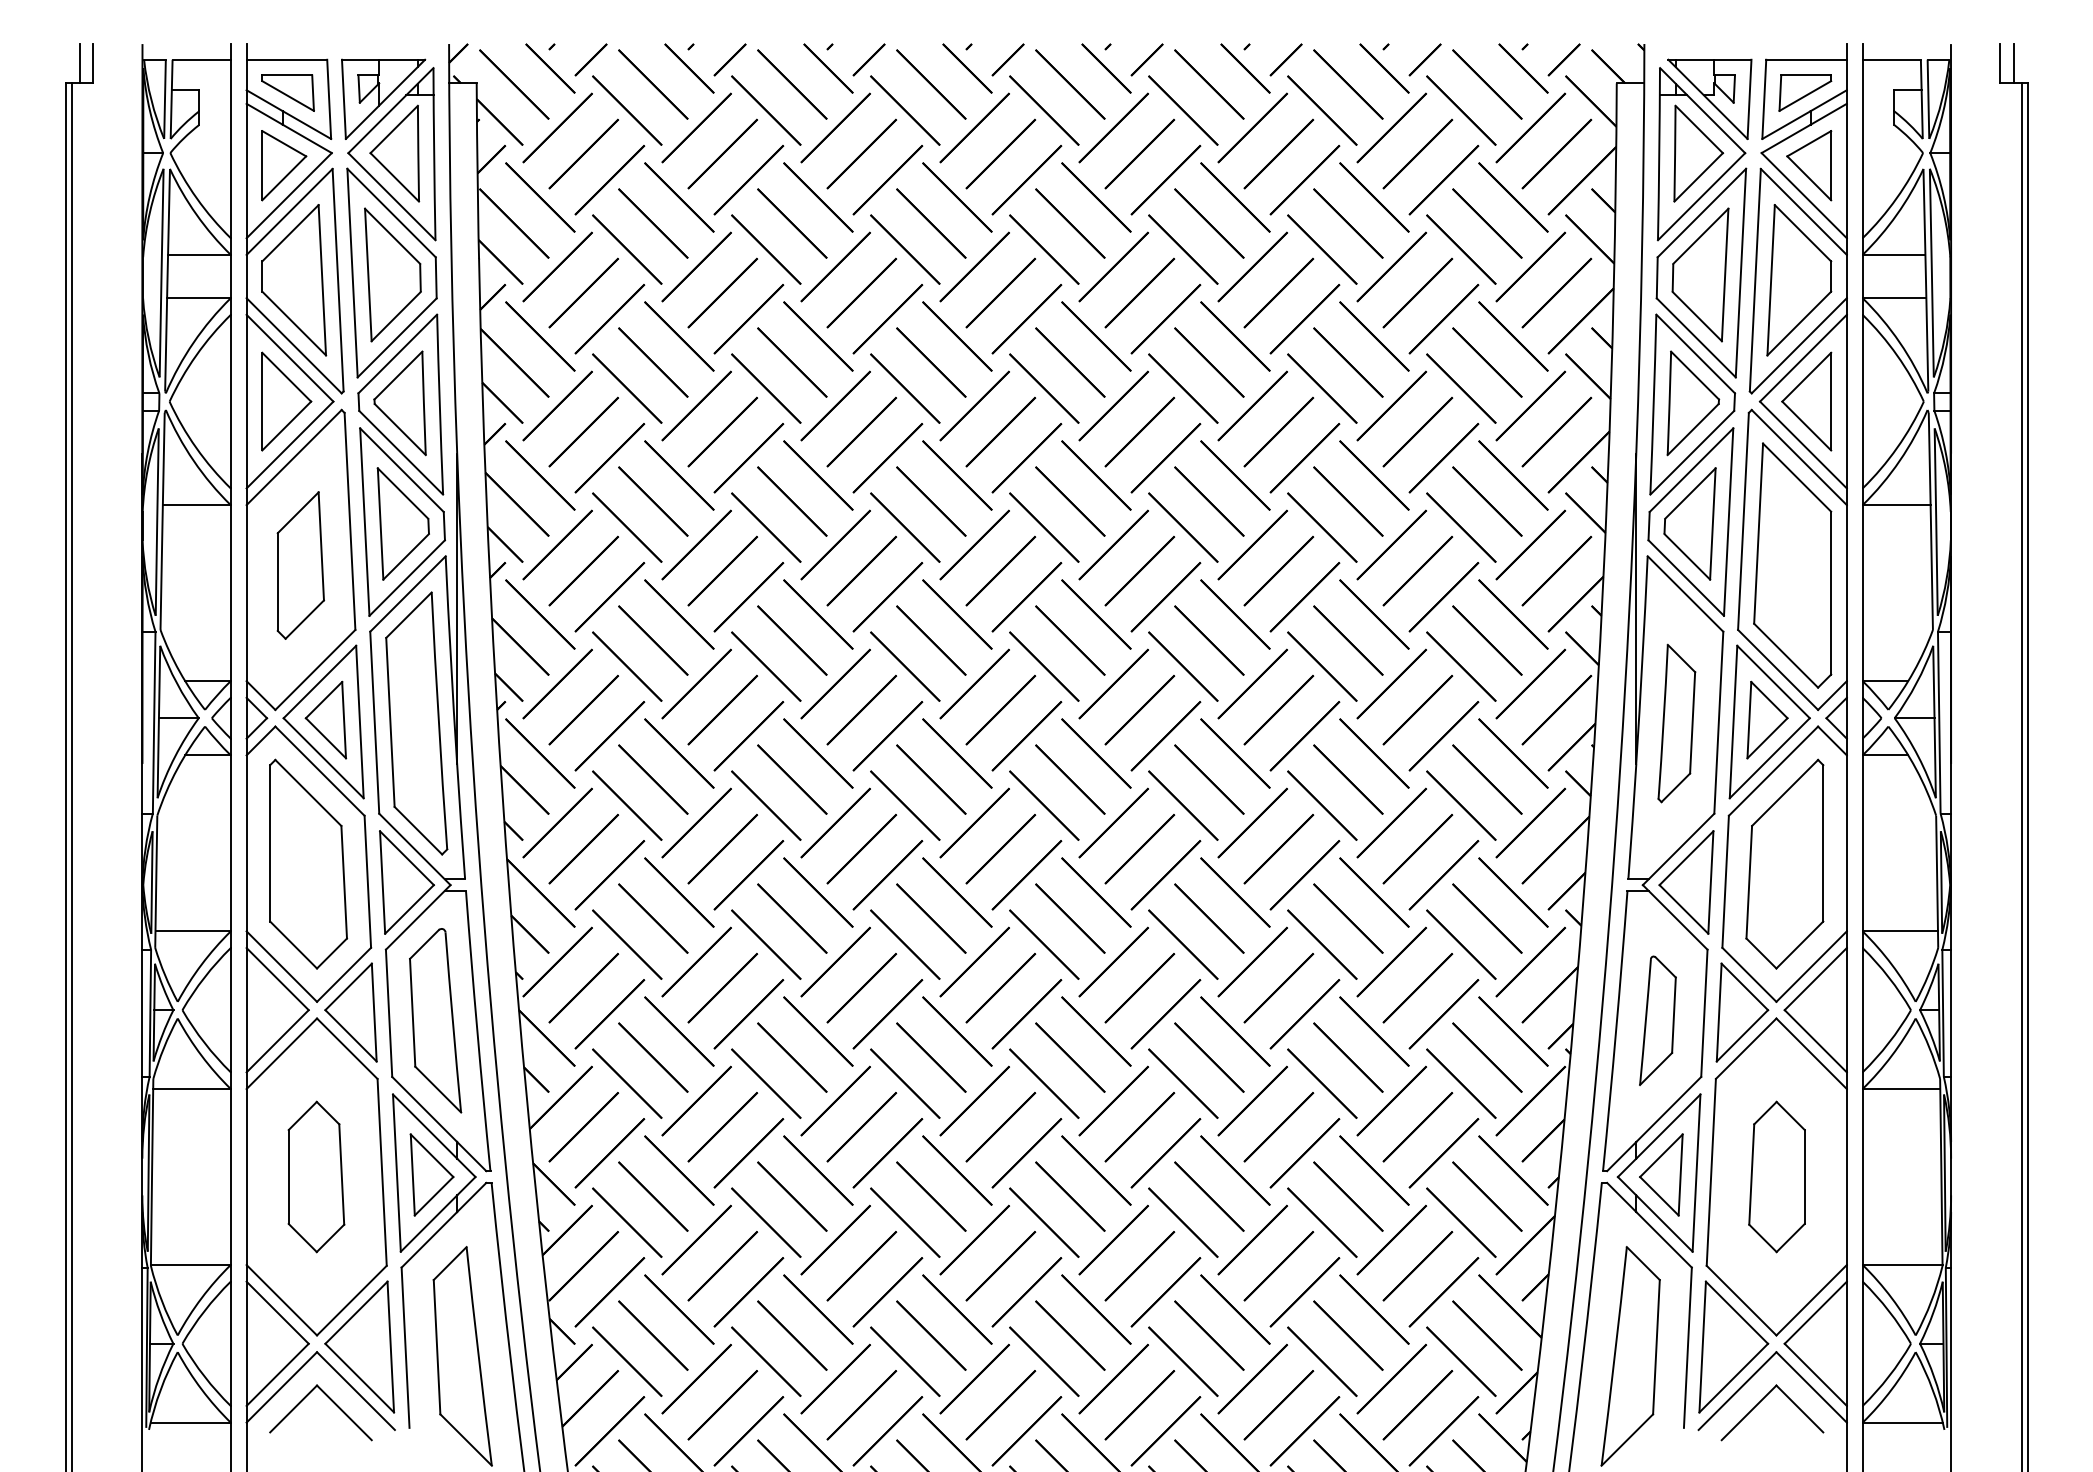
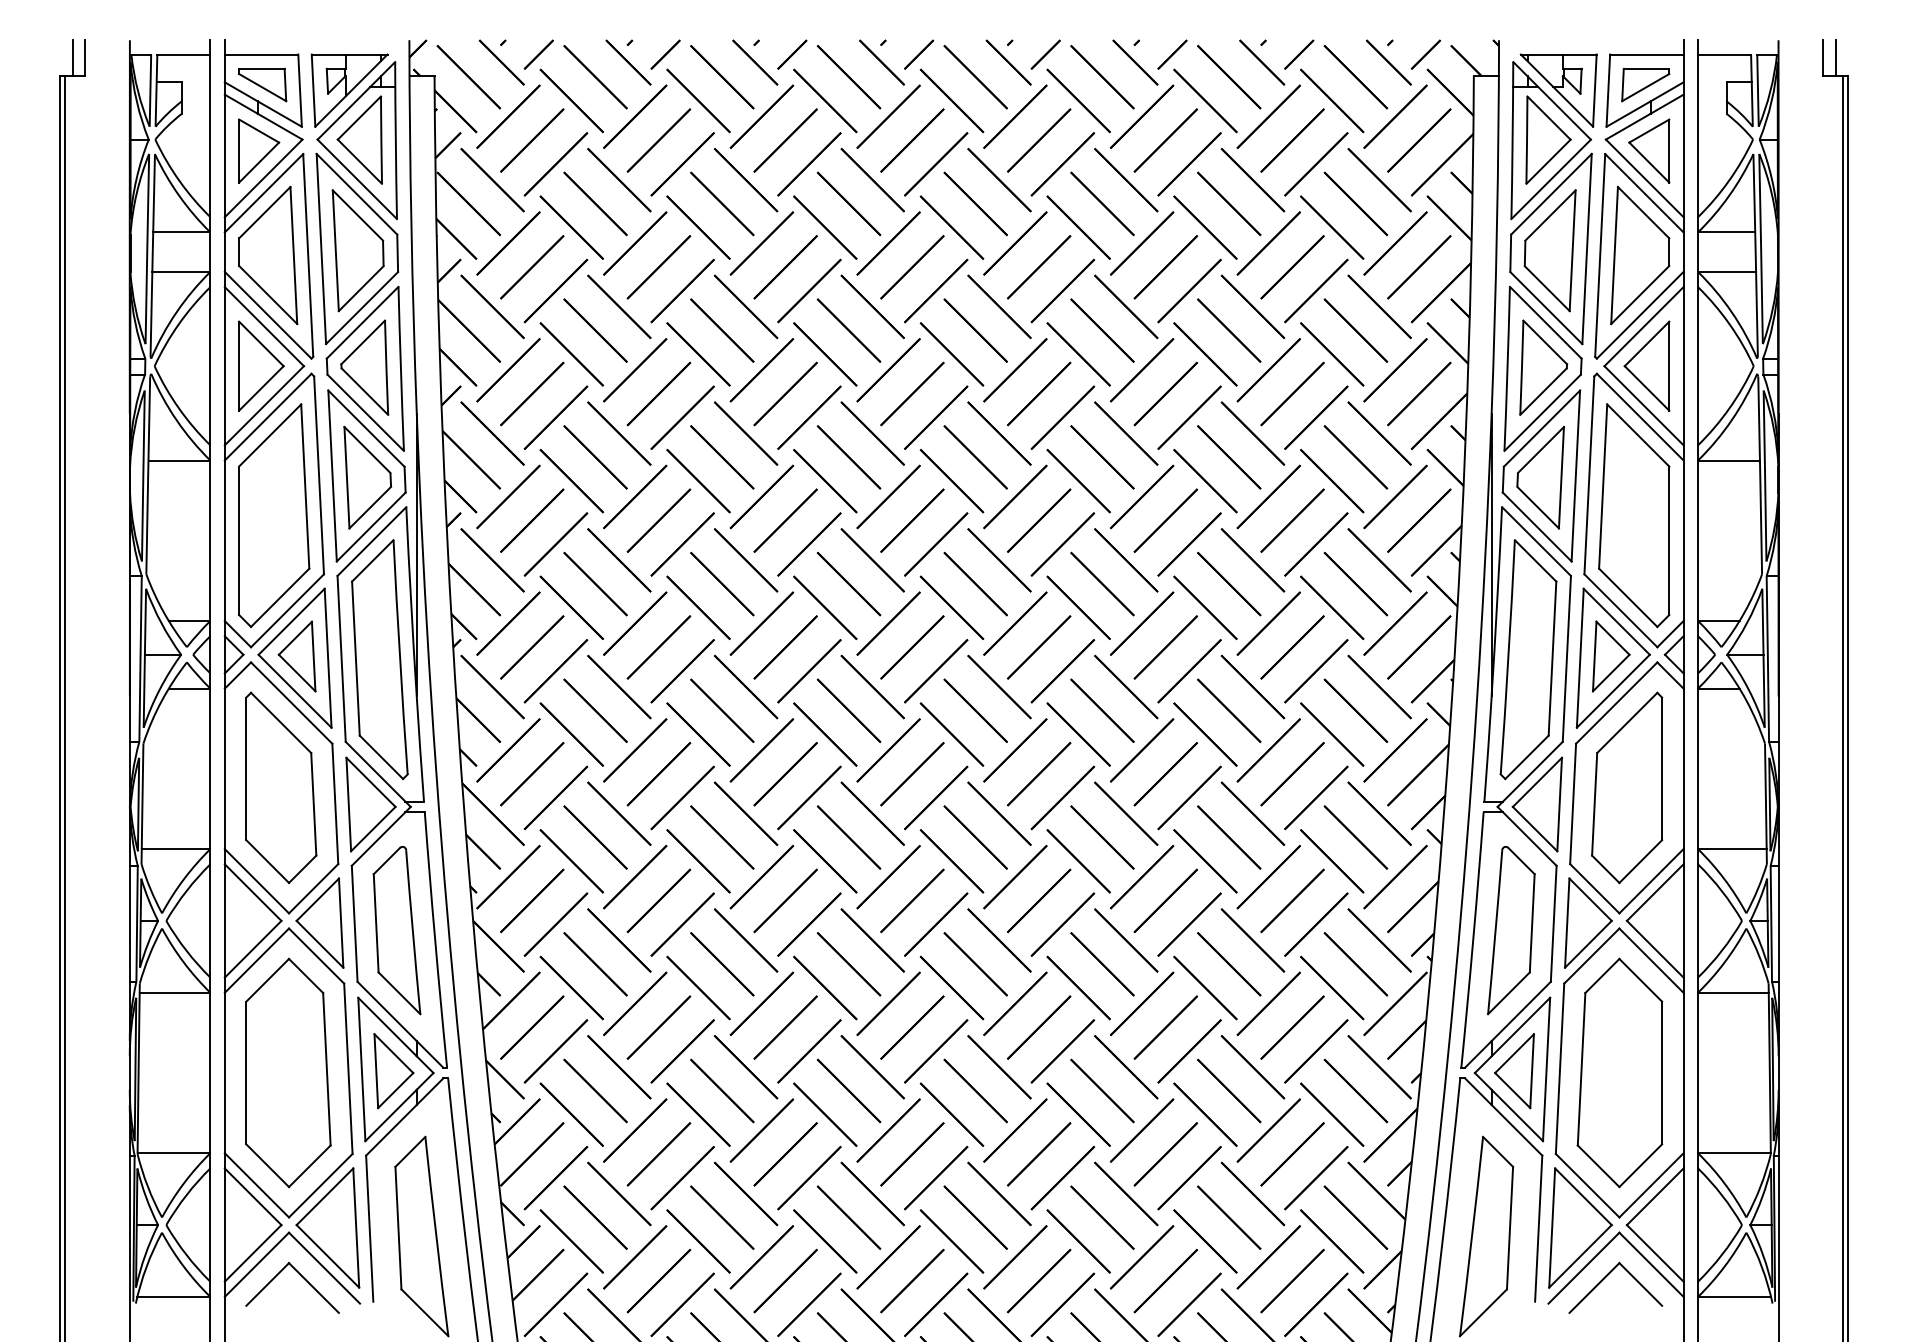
part: (300, 565) -> (273, 515), size x1.67
part: (1676, 723) -> (1528, 659), size x1.67
part: (1657, 1020) -> (1510, 930), size x1.43
part: (316, 1176) -> (288, 1072), size x1.67
part: (1776, 1176) -> (1619, 1072), size x1.67

